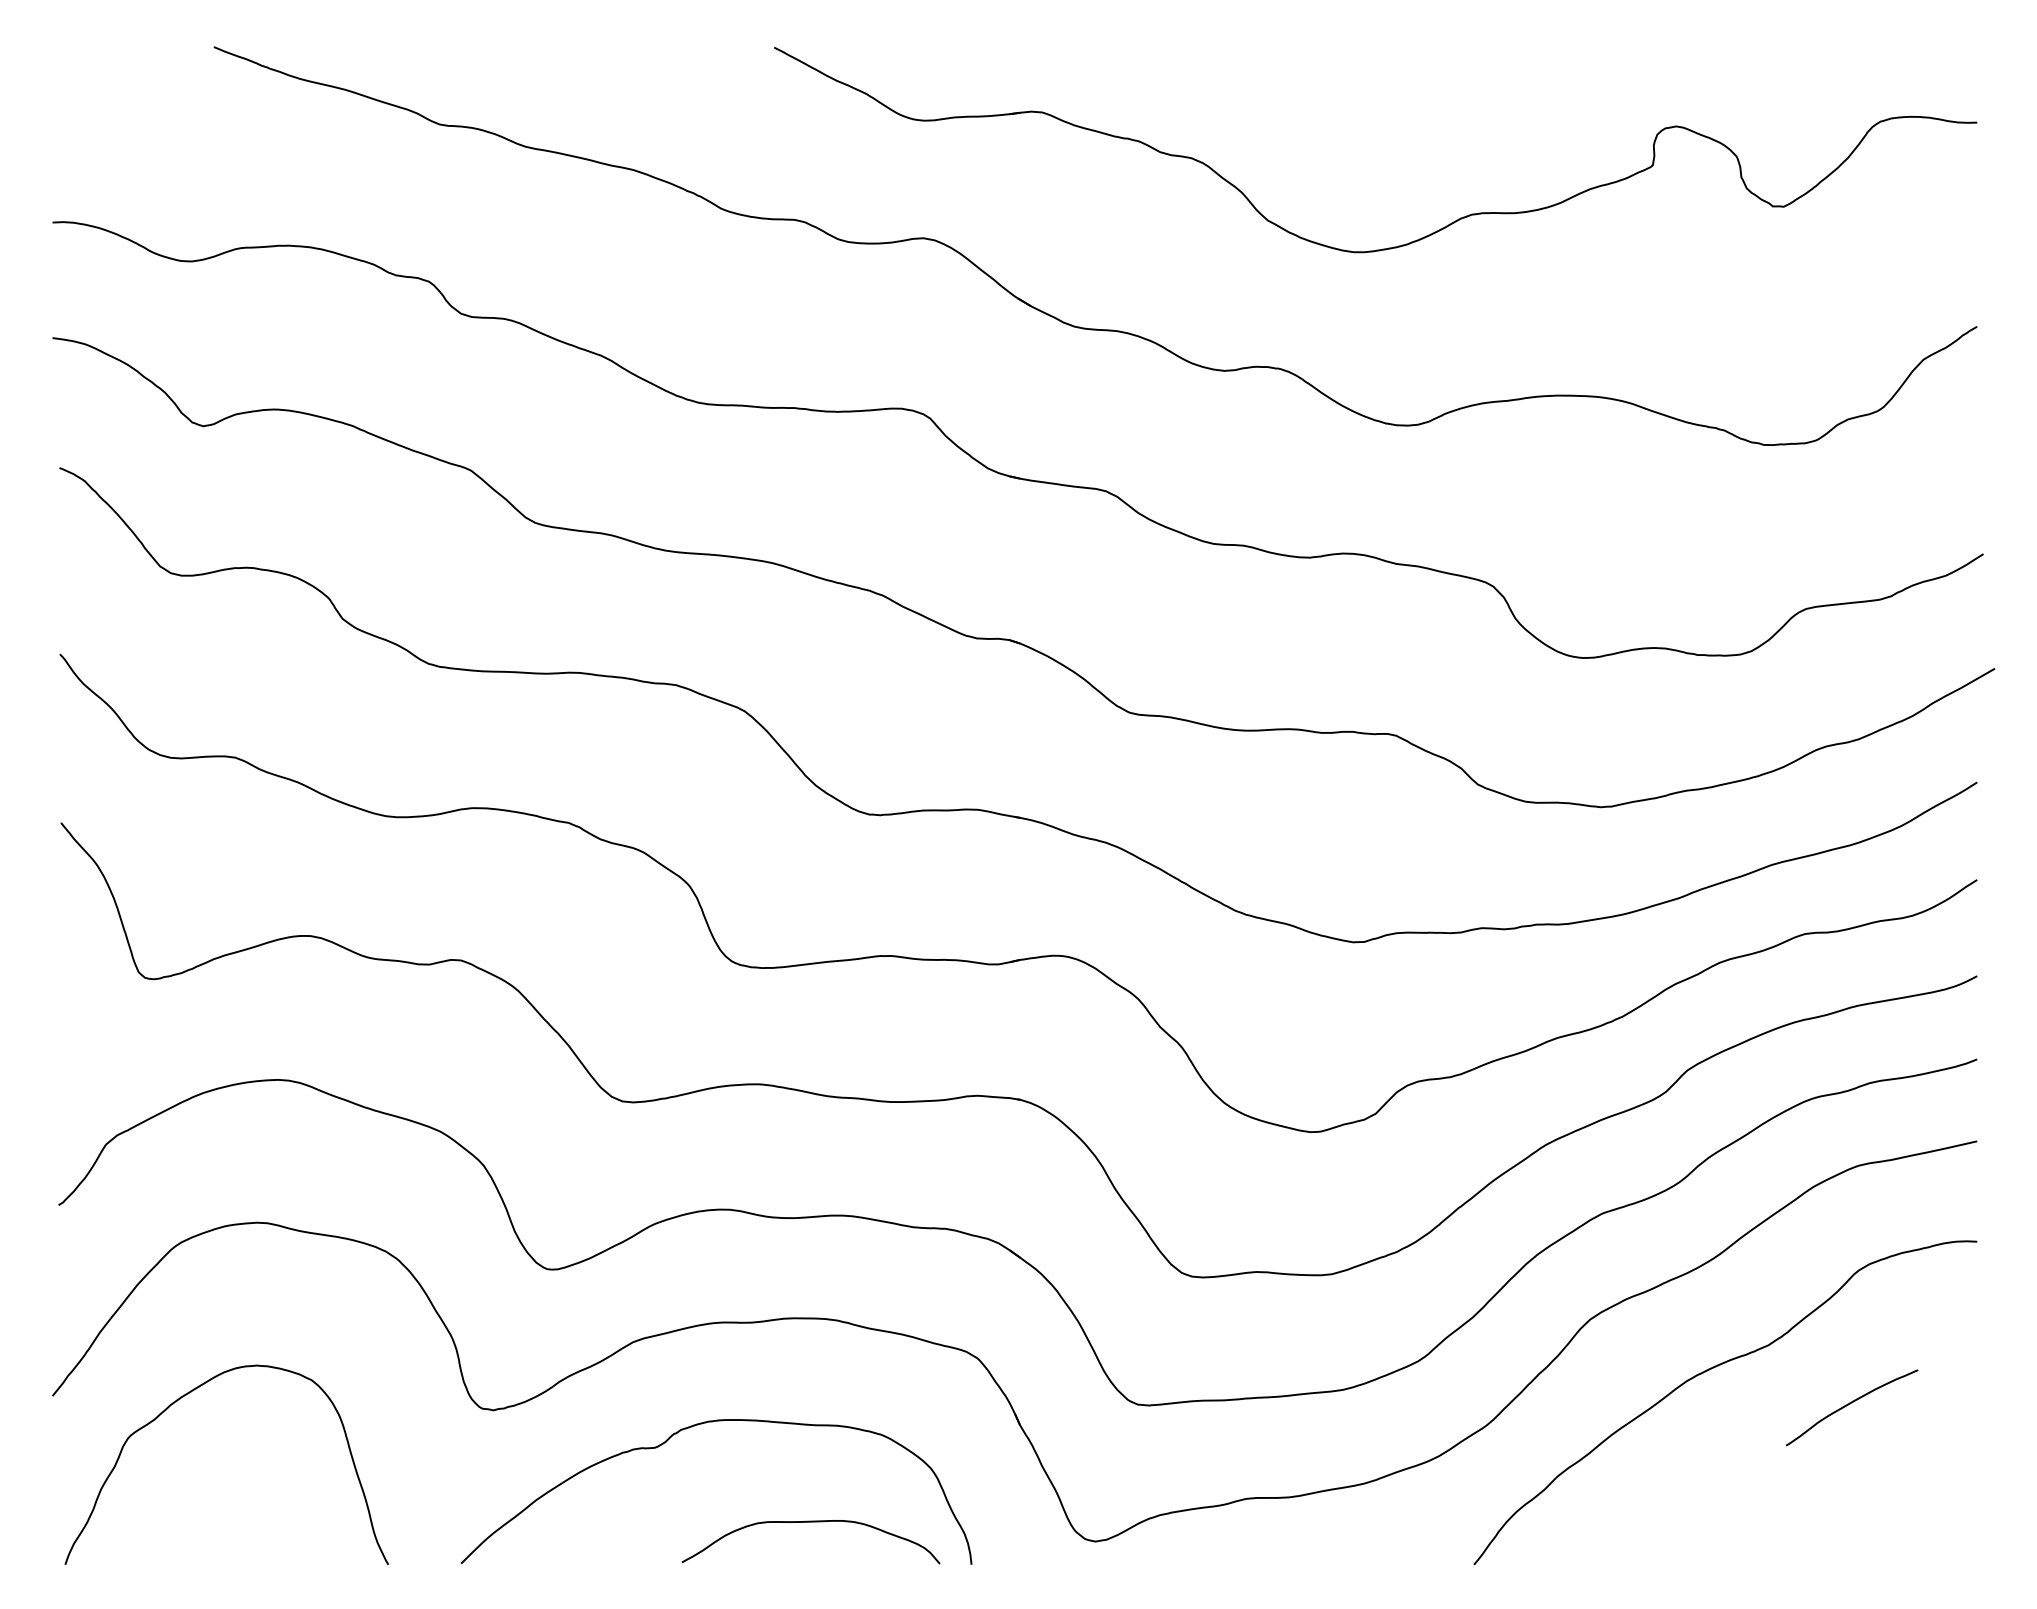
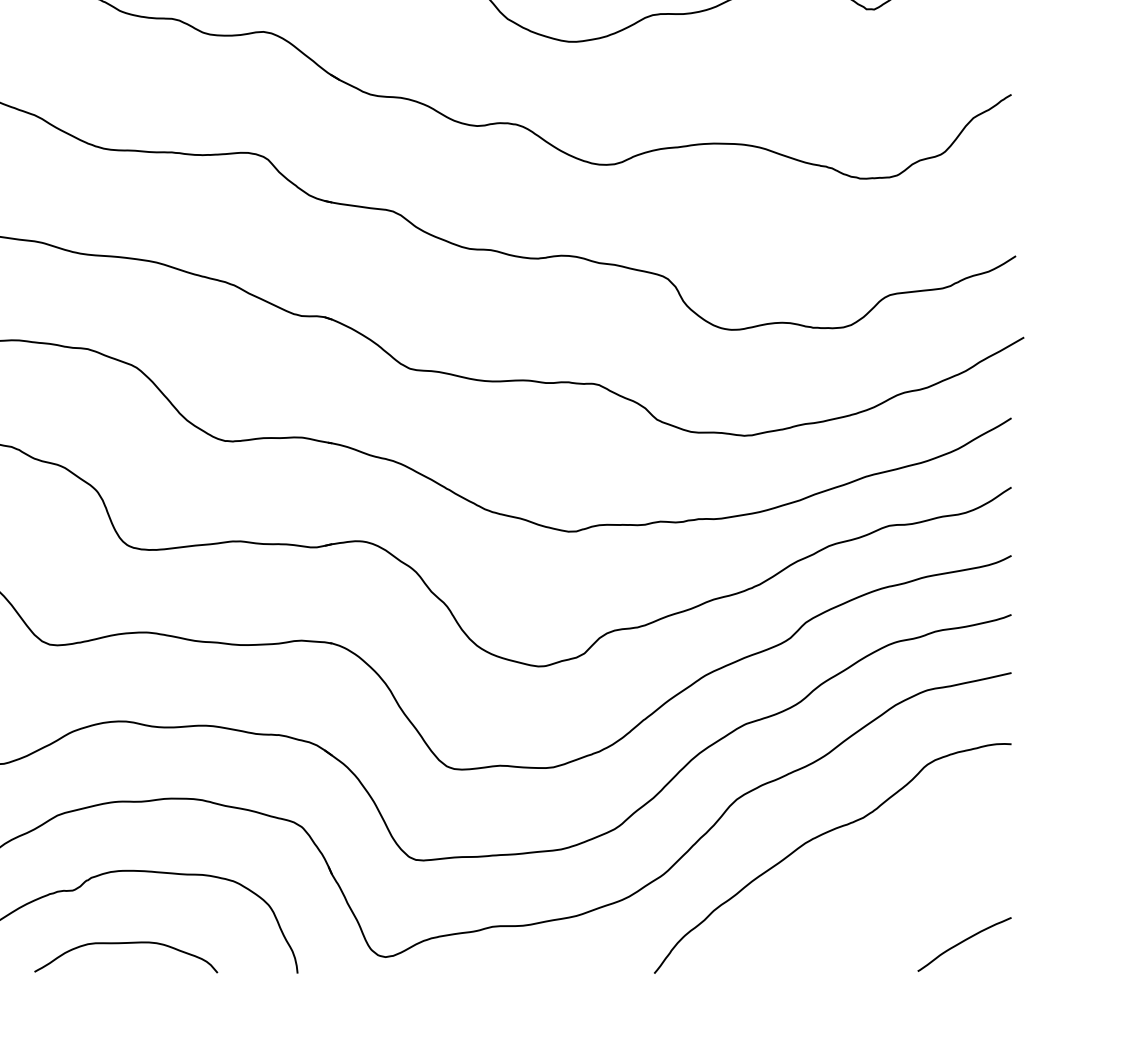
curve: (1850, 1404) -> (963, 942), moved
curve: (810, 1522) -> (125, 943), moved

